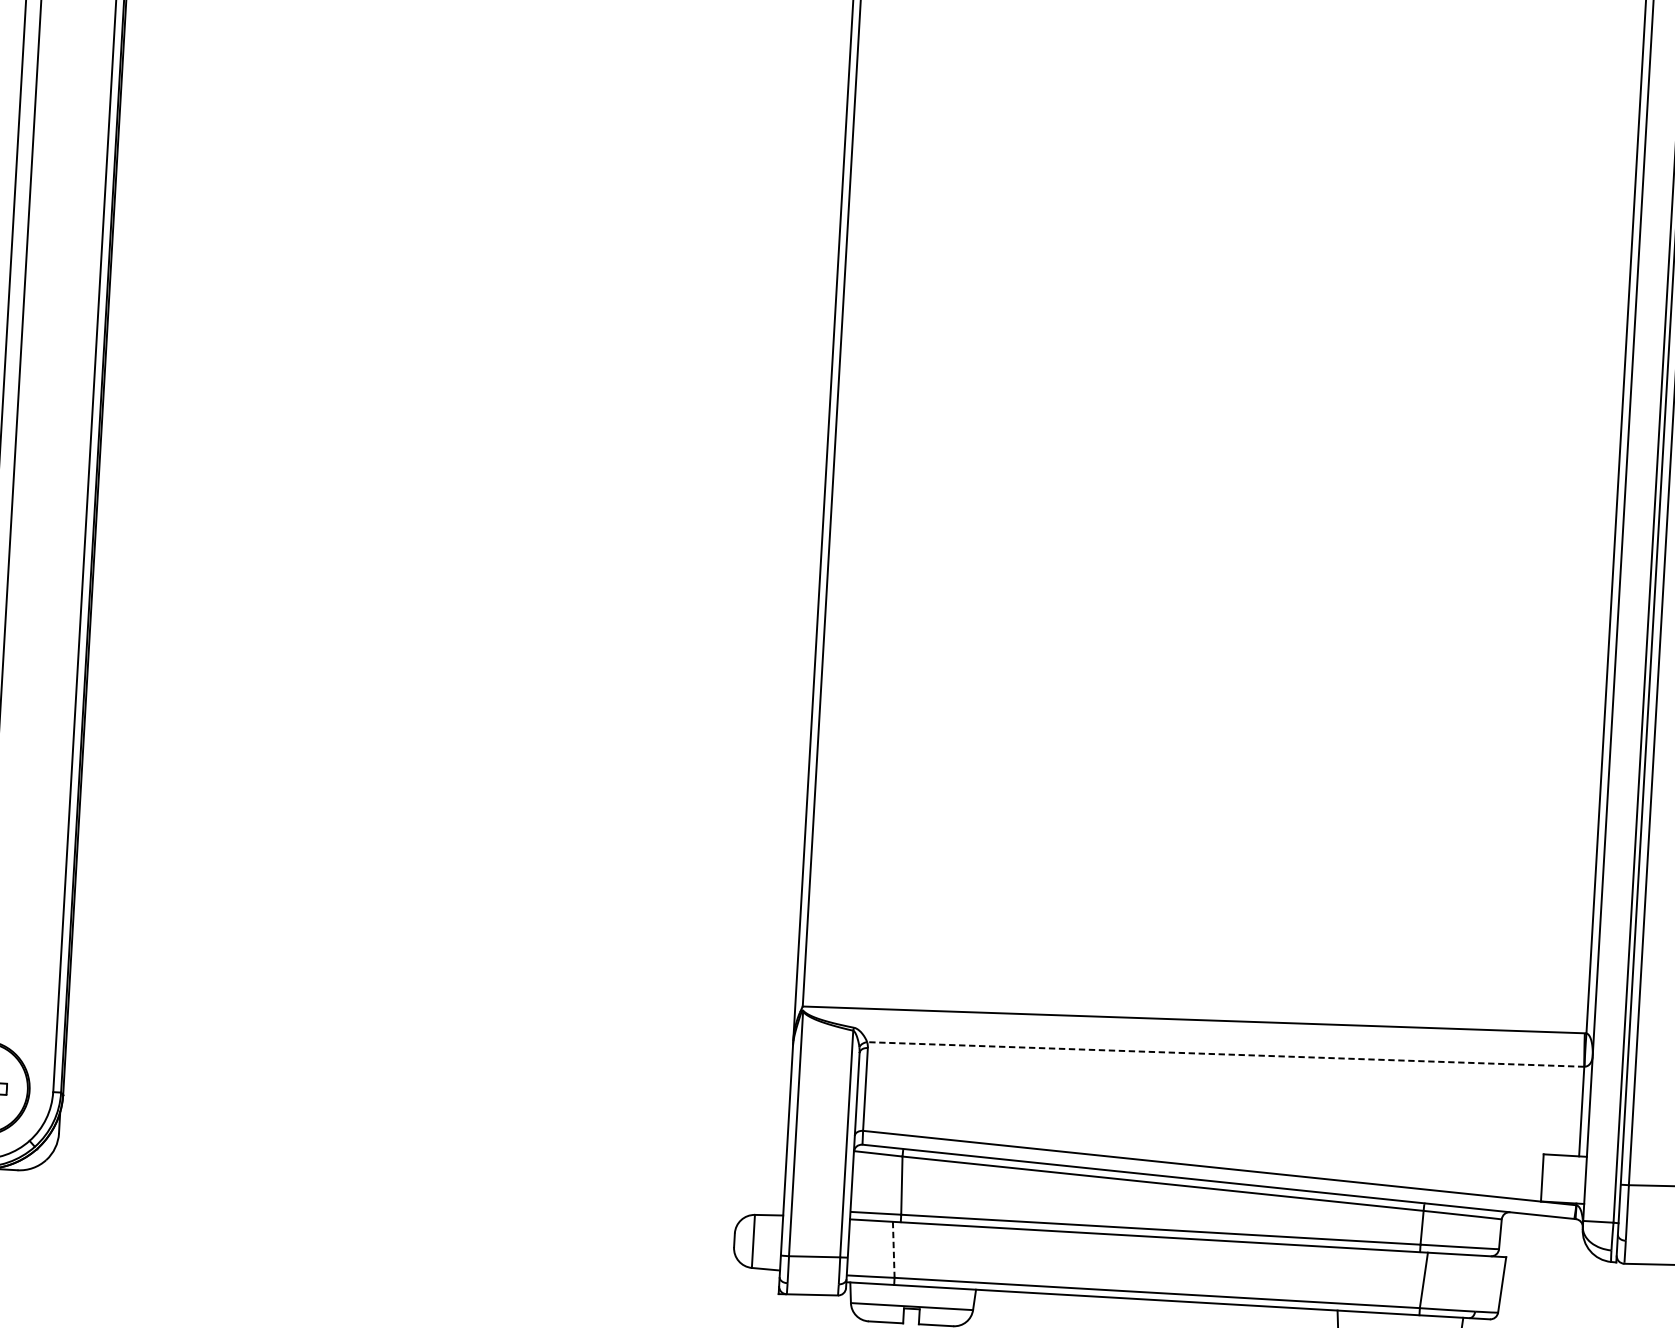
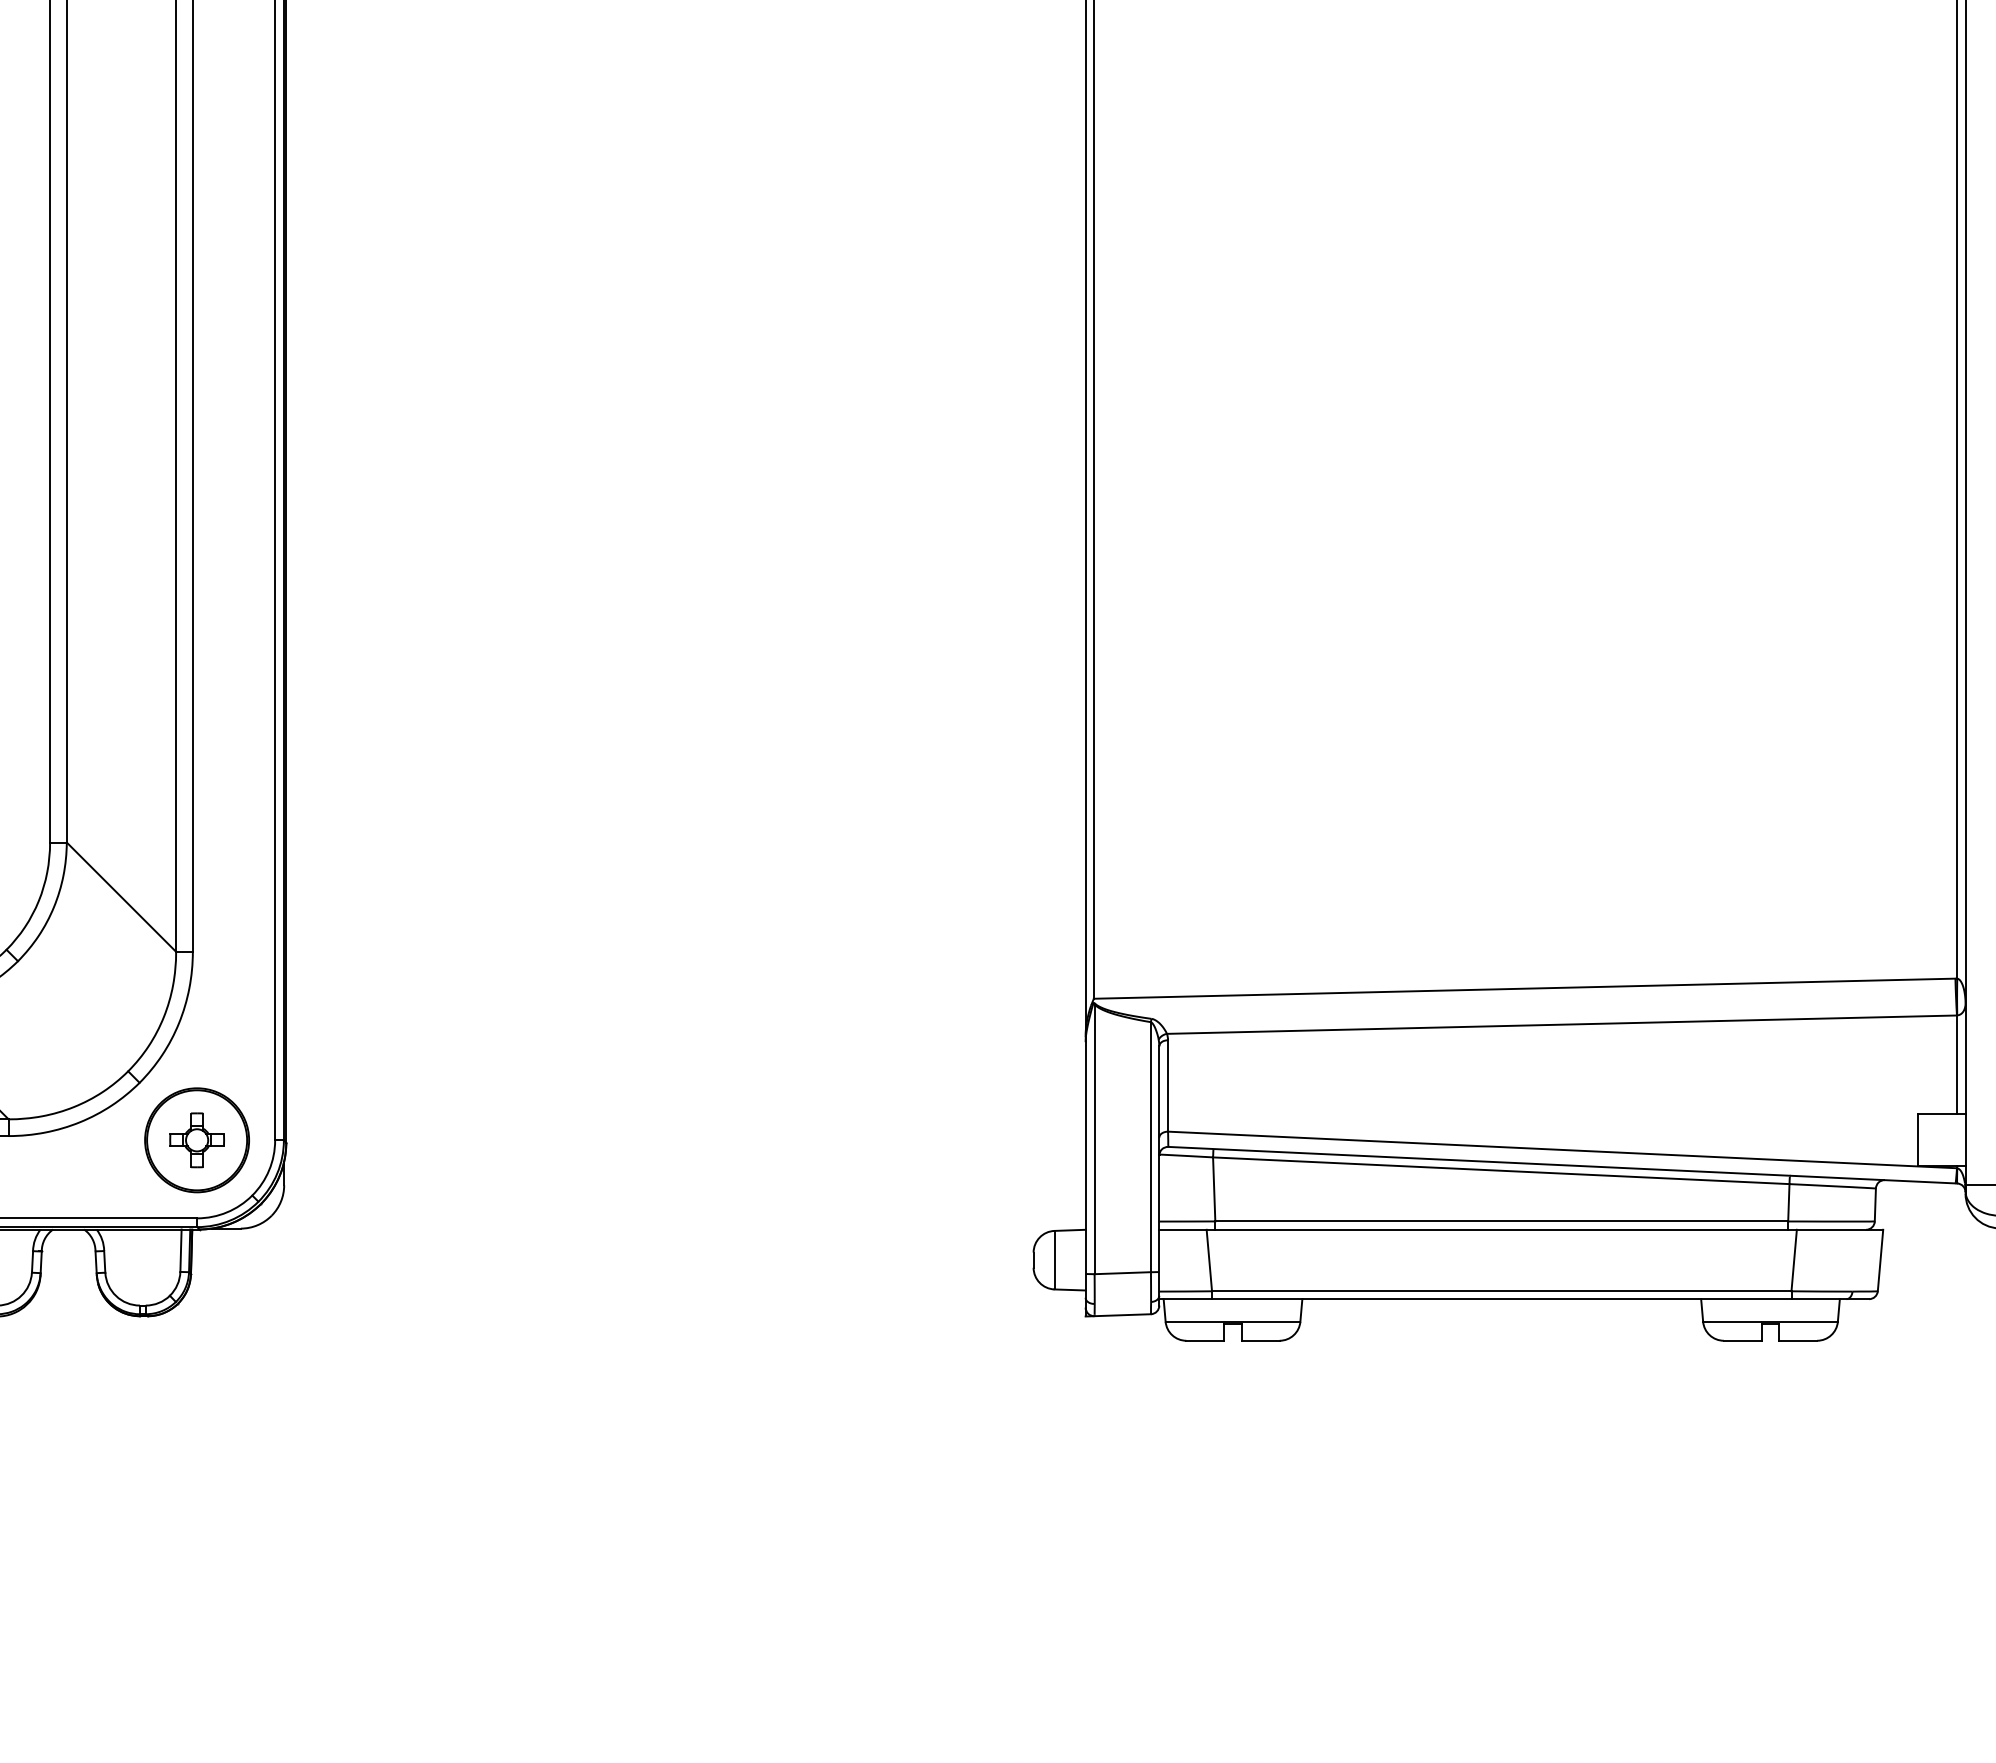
line: (1225, 1054) -> (1561, 1024), dashed -> solid
line: (893, 1249) -> (1209, 1260), dashed -> solid

